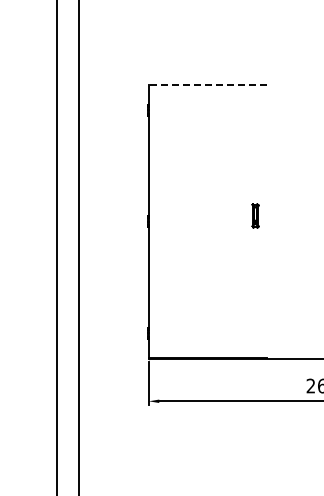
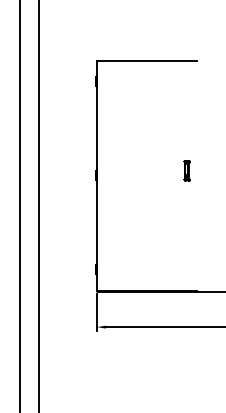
line: (207, 85) -> (146, 60), dashed -> solid

